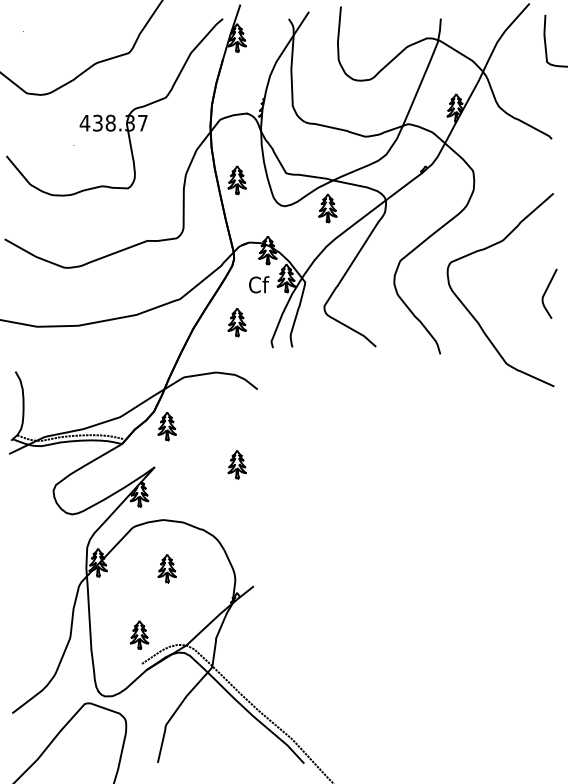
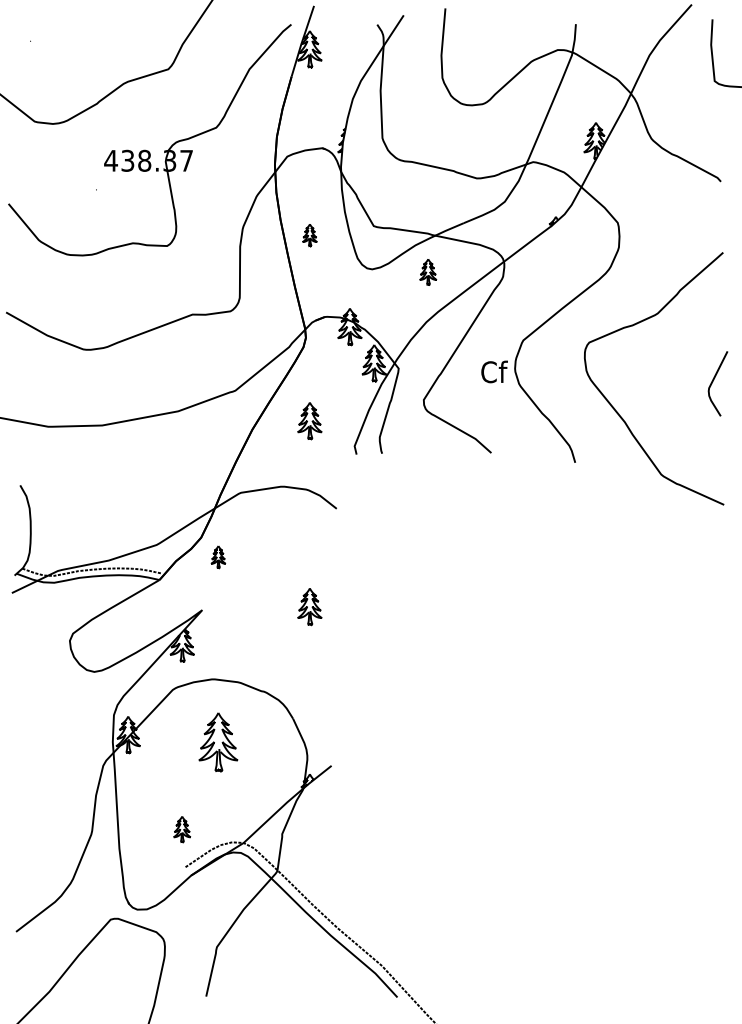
part: (236, 180) -> (309, 235), size x0.6
part: (327, 208) -> (427, 272), size x0.7
text: (259, 284) -> (494, 371), moved
part: (167, 426) -> (218, 557), size x0.6
part: (167, 568) -> (218, 742), size x1.6
part: (138, 635) -> (181, 829), size x0.7

